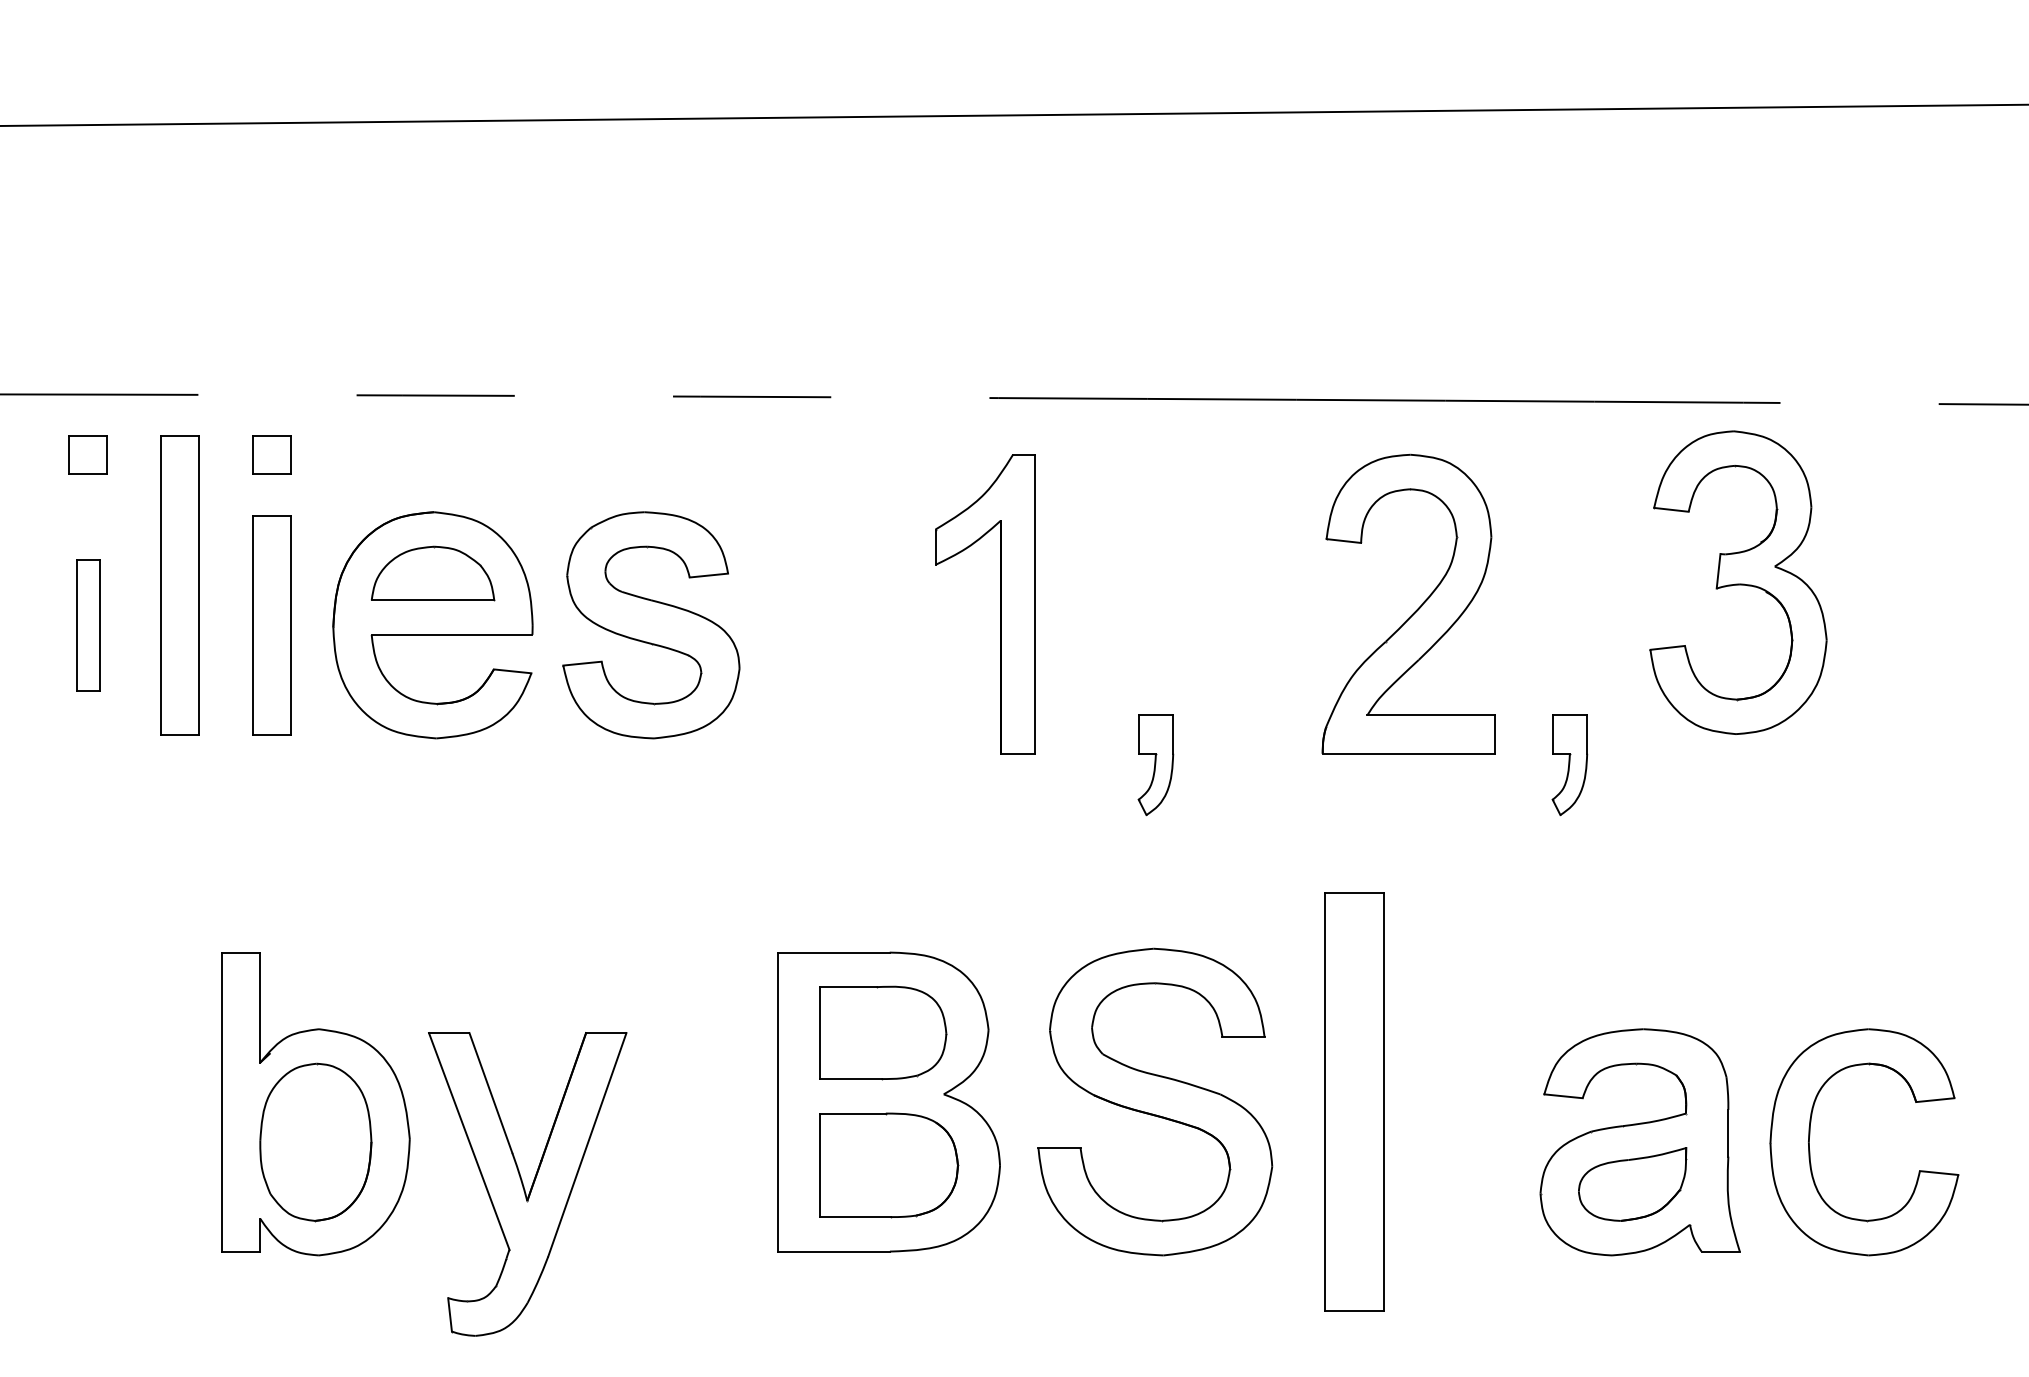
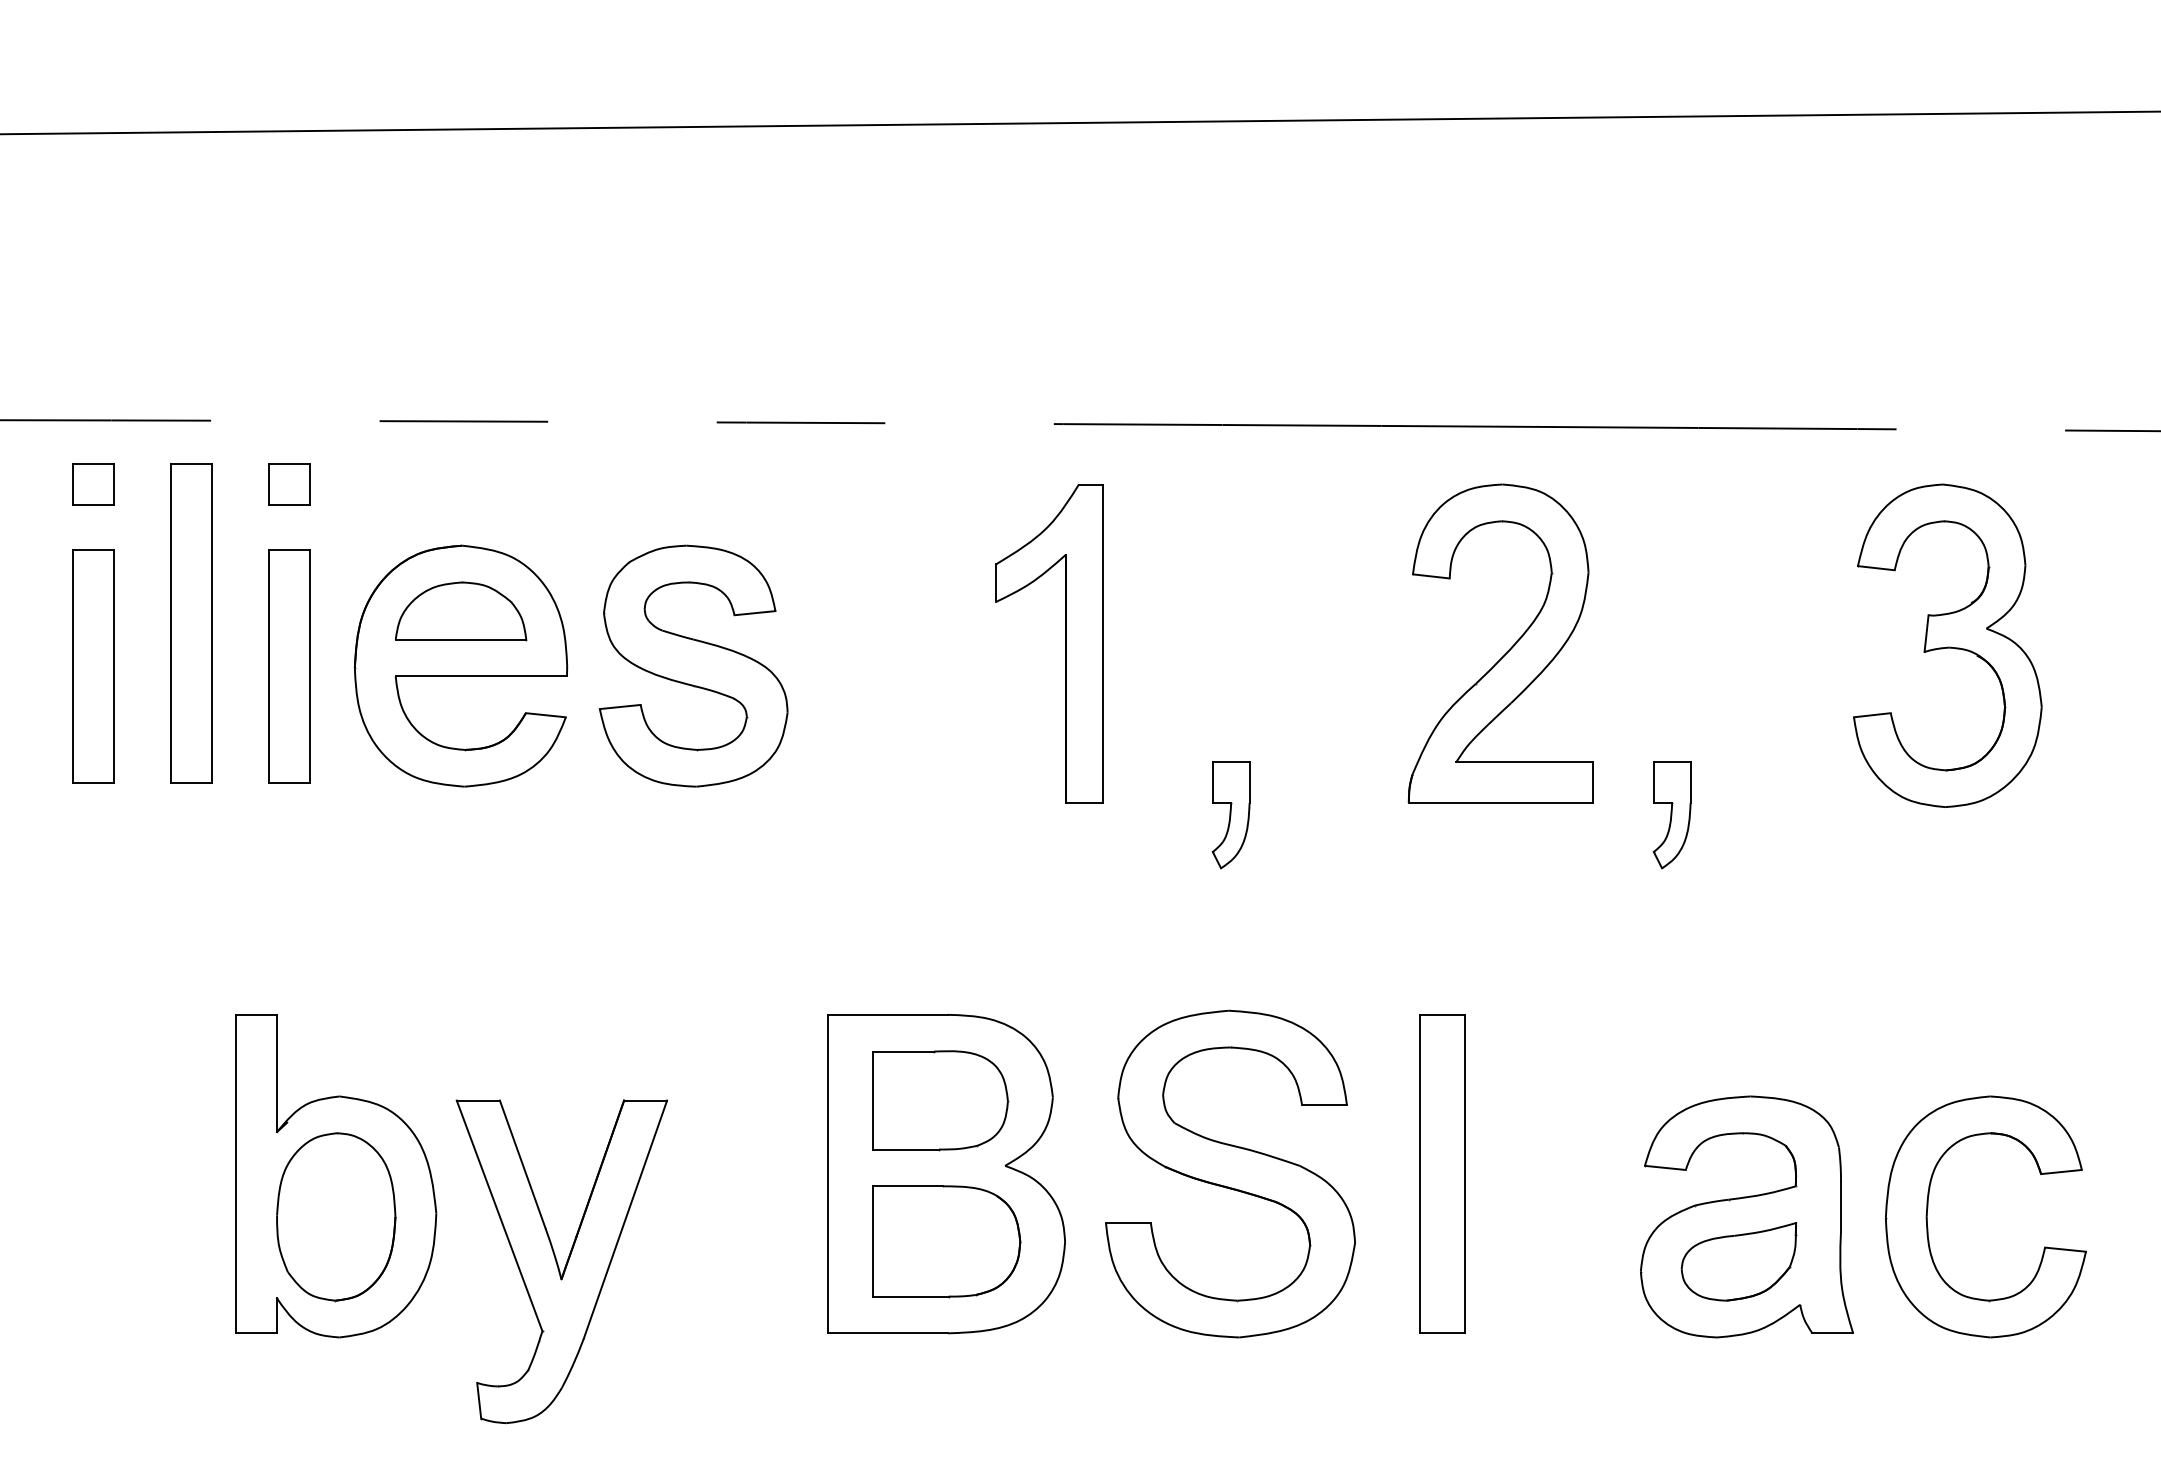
part: (1738, 582) -> (1947, 645), moved
part: (88, 625) -> (93, 666), size x1.67
part: (1354, 1101) -> (1442, 1173), size x0.71

